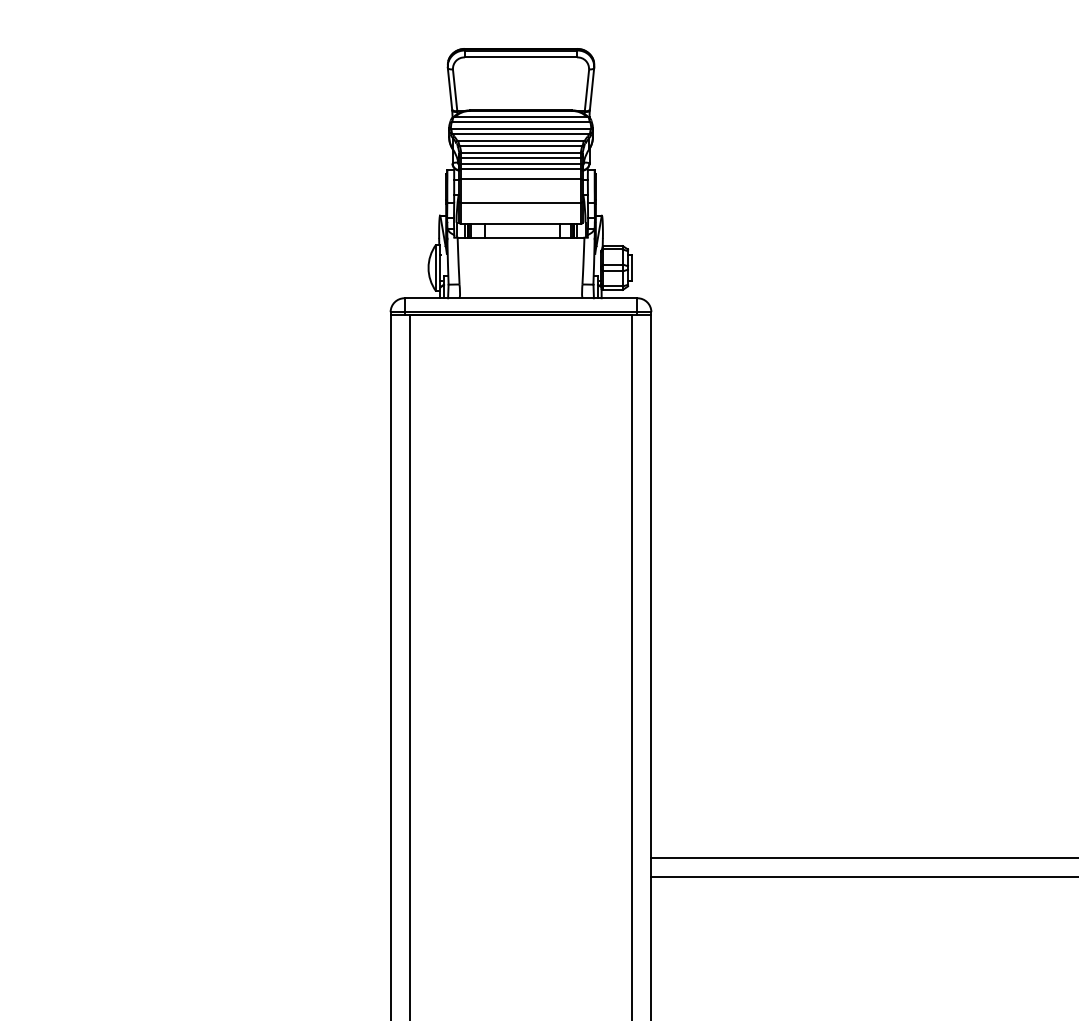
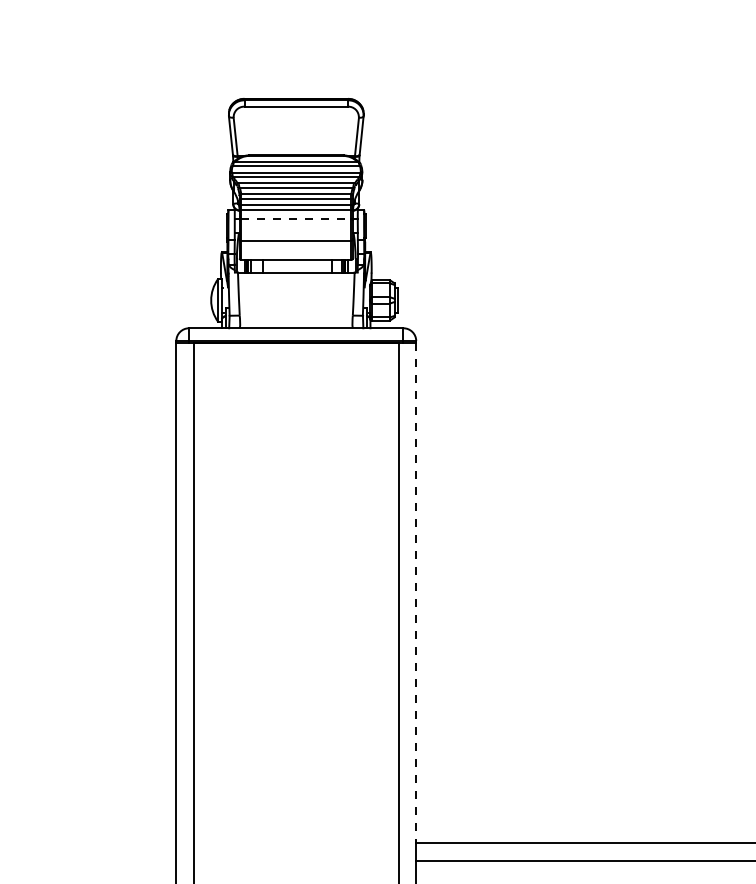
line: (521, 179) -> (296, 219), solid -> dashed
line: (651, 586) -> (416, 593), solid -> dashed

